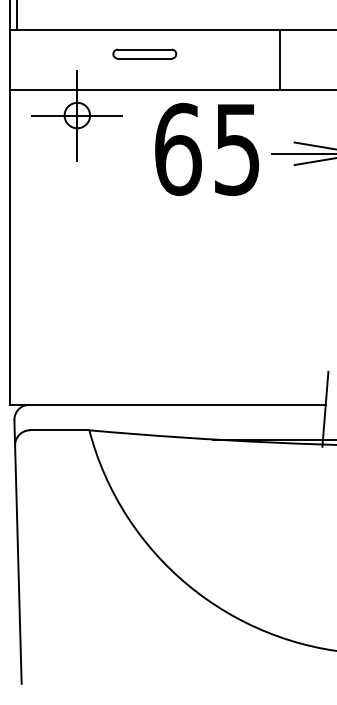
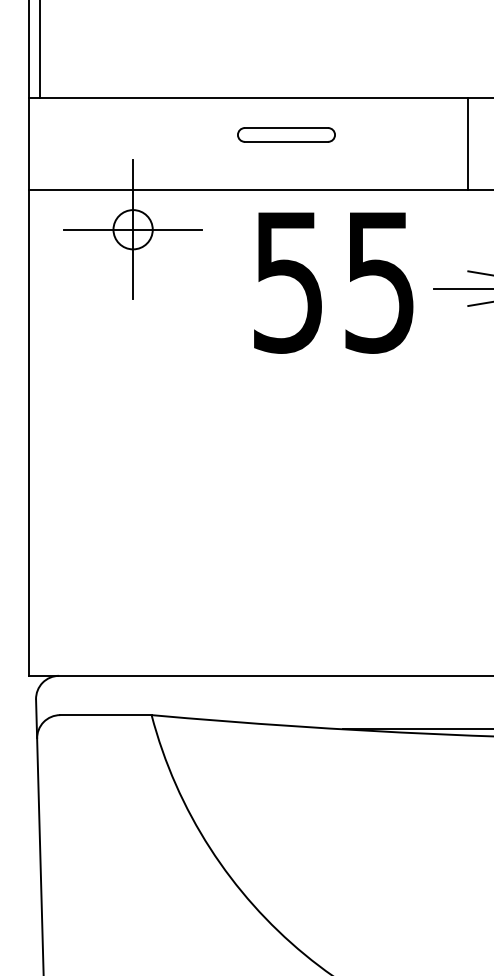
part: (144, 53) -> (286, 134), moved
line: (279, 60) -> (468, 144), moved
text: (178, 149) -> (289, 282), 65 -> 55

